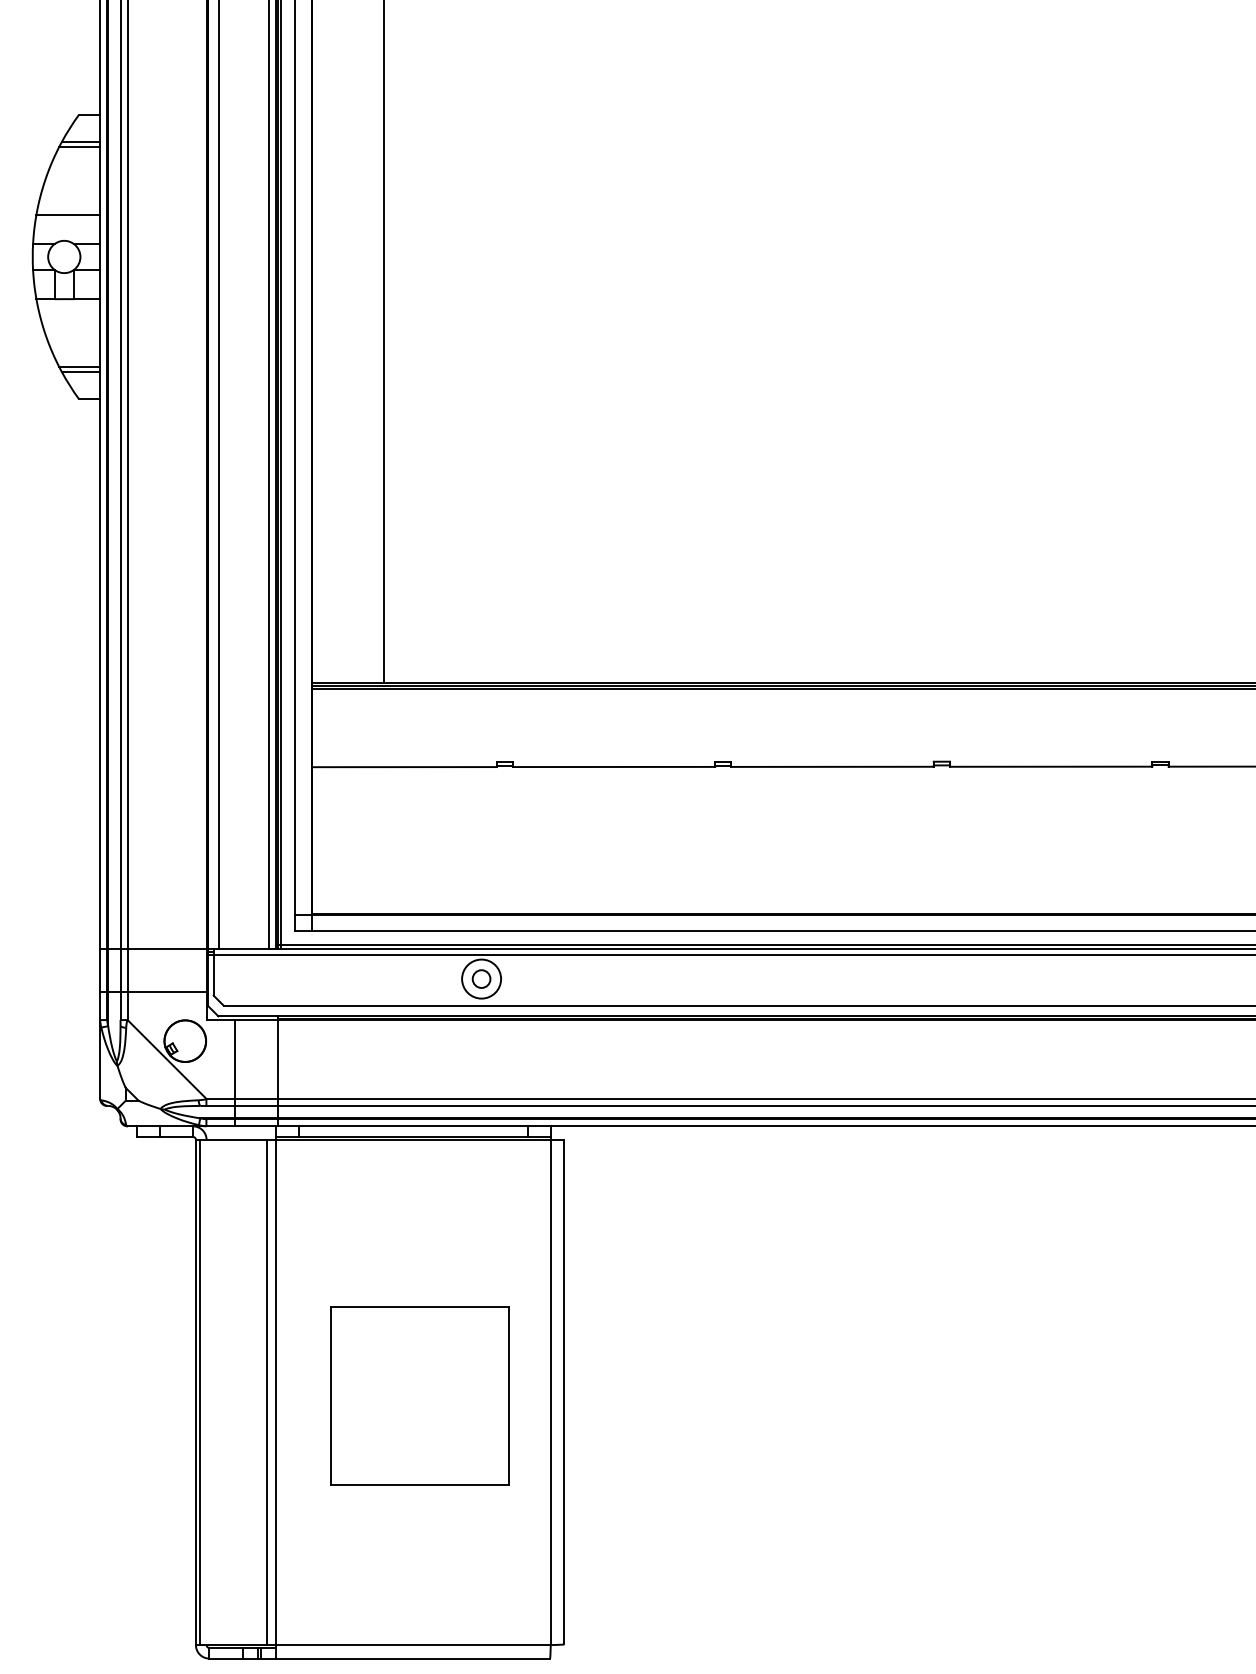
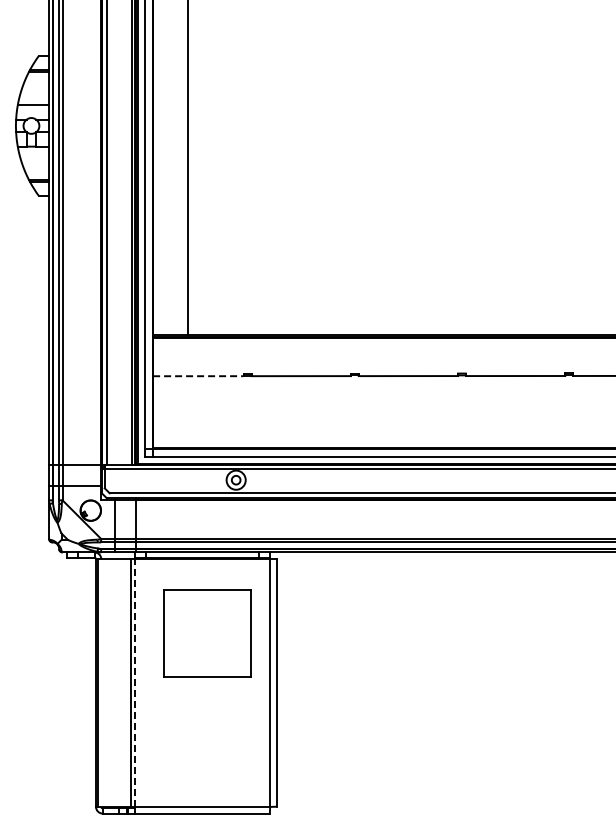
line: (404, 767) -> (198, 376), solid -> dashed
line: (276, 1393) -> (135, 683), solid -> dashed
part: (421, 1395) -> (207, 633), moved

